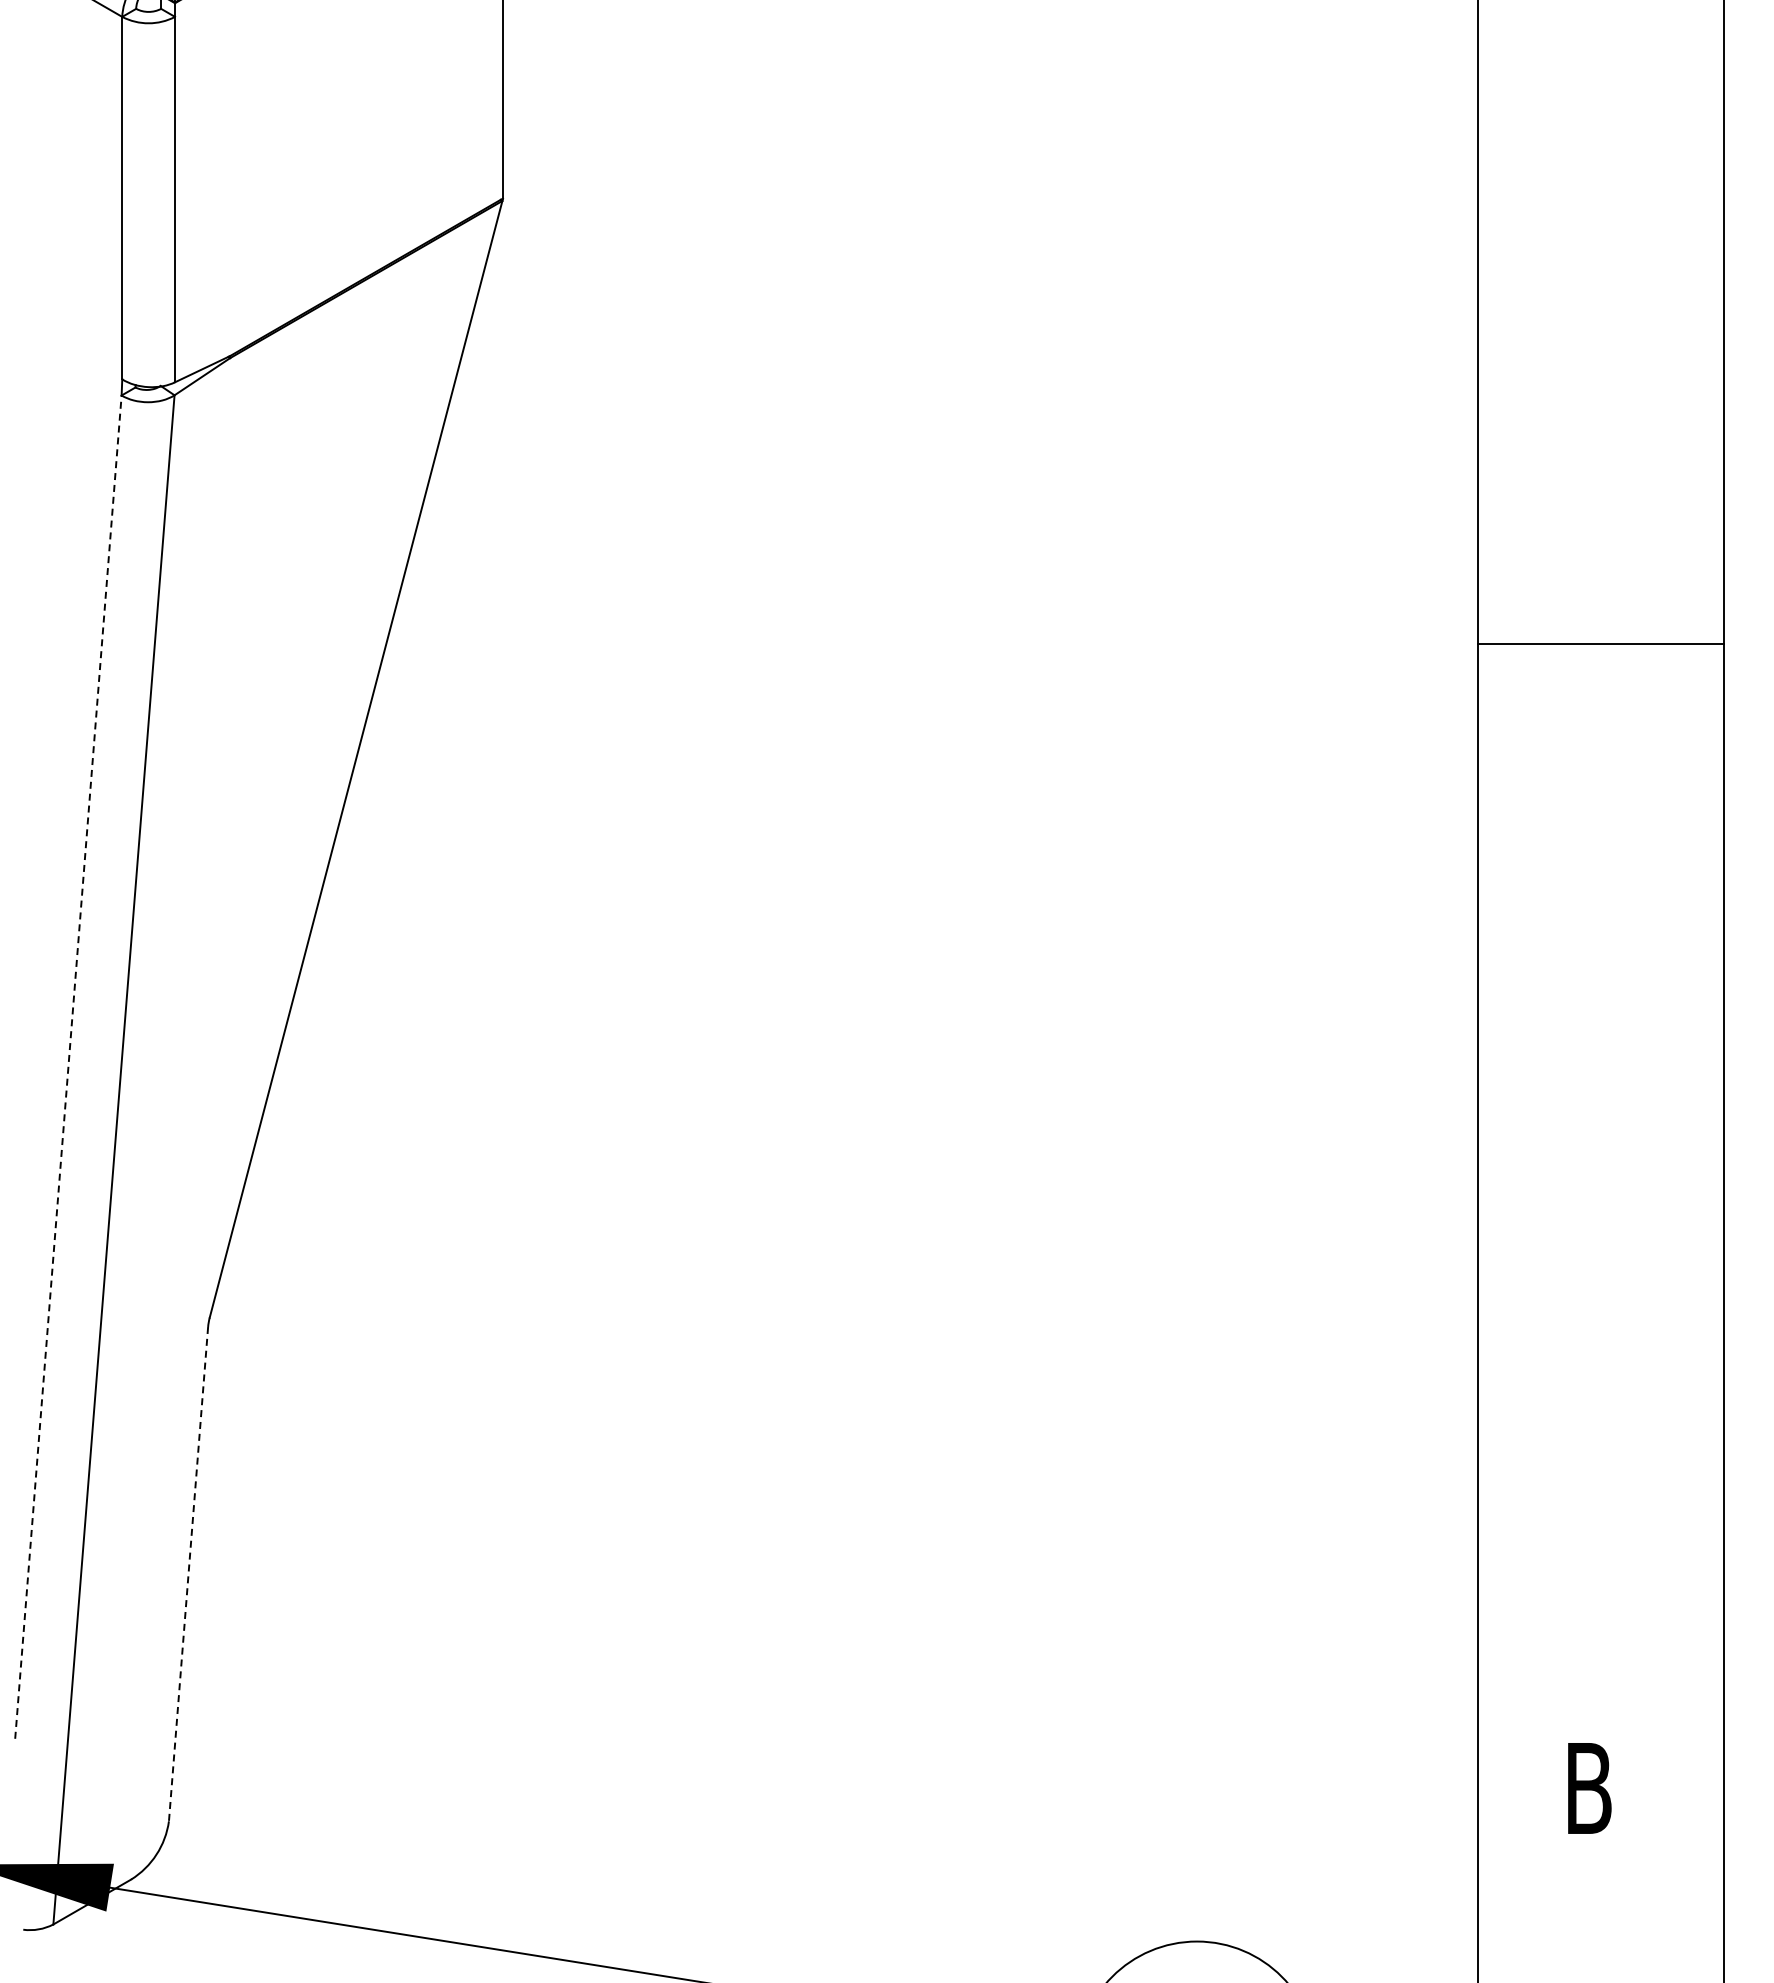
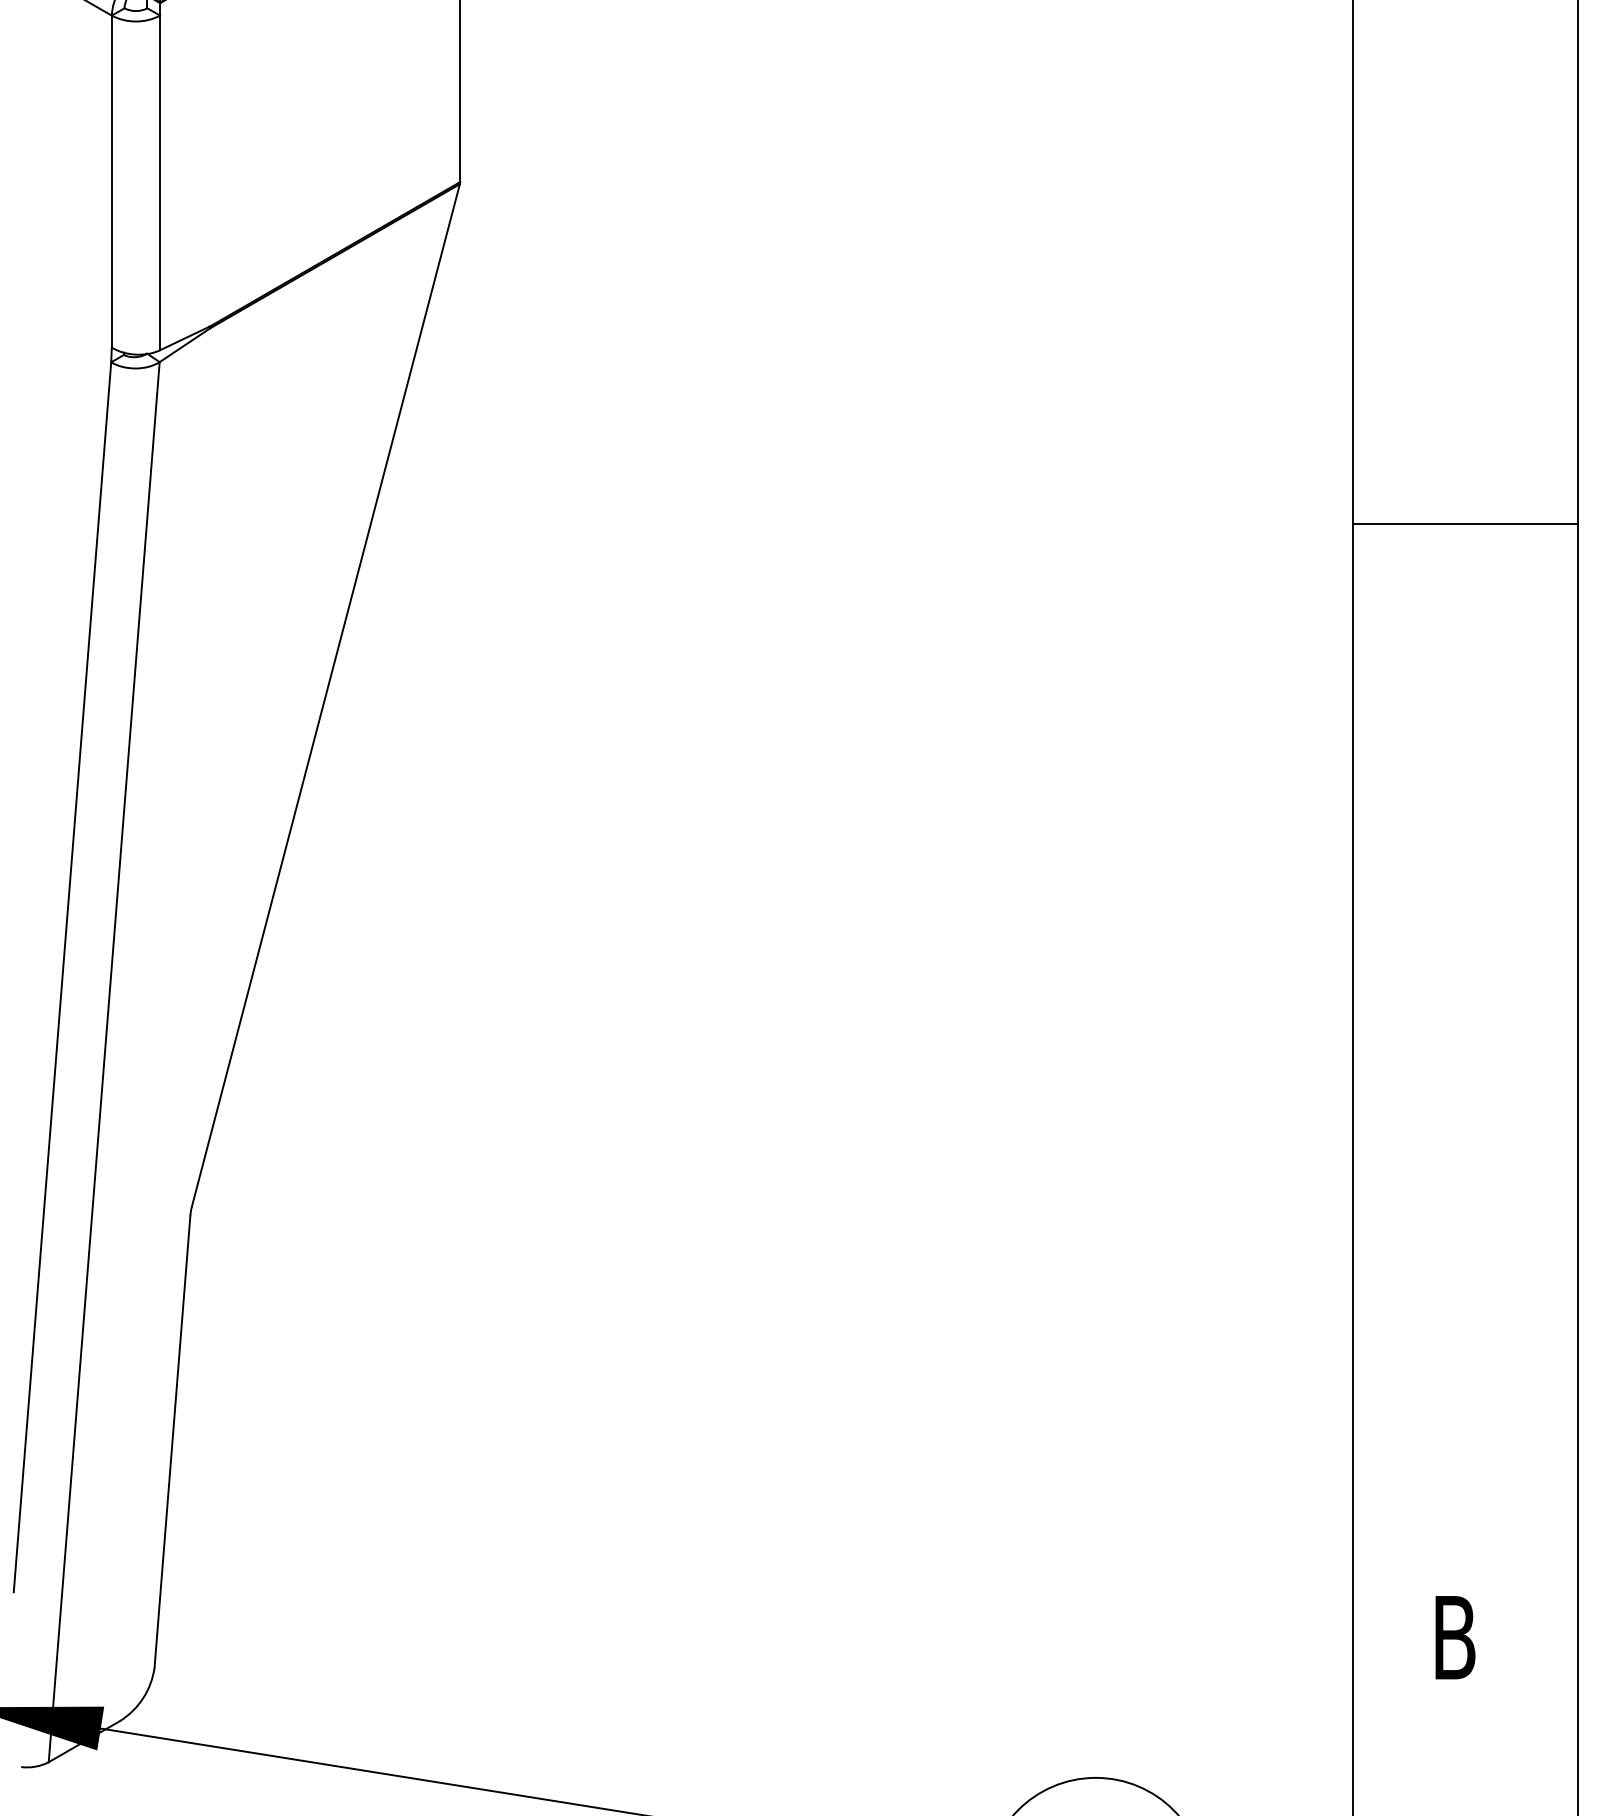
line: (1600, 644) -> (1465, 524), moved
line: (68, 1067) -> (62, 977), dashed -> solid
line: (188, 1574) -> (172, 1441), dashed -> solid

